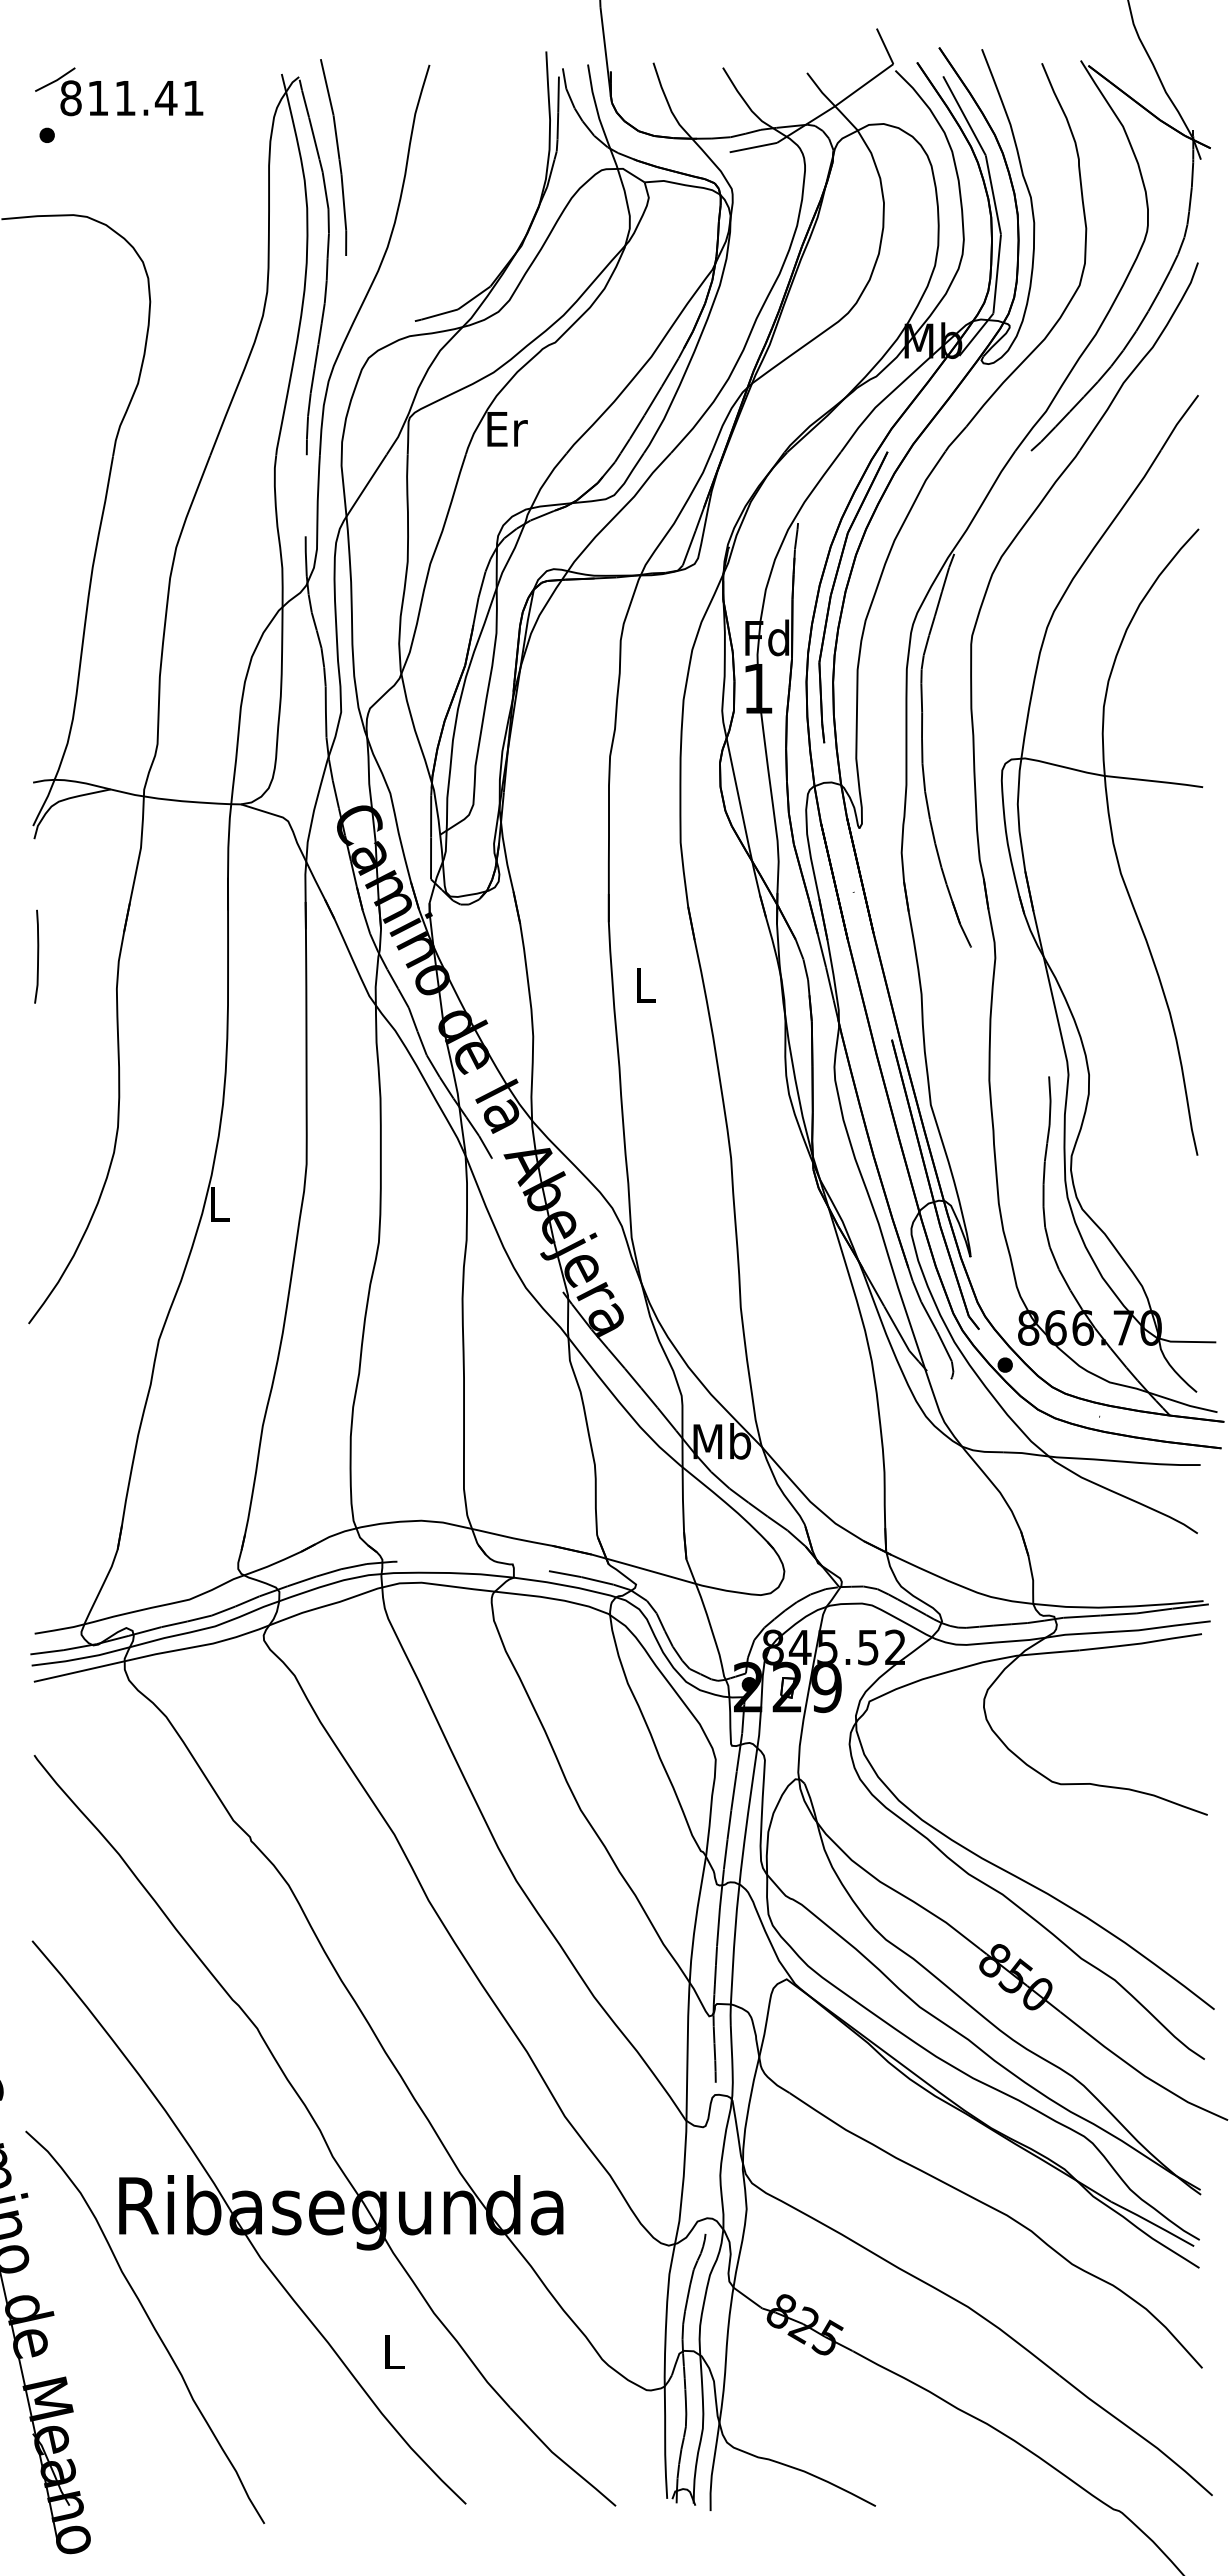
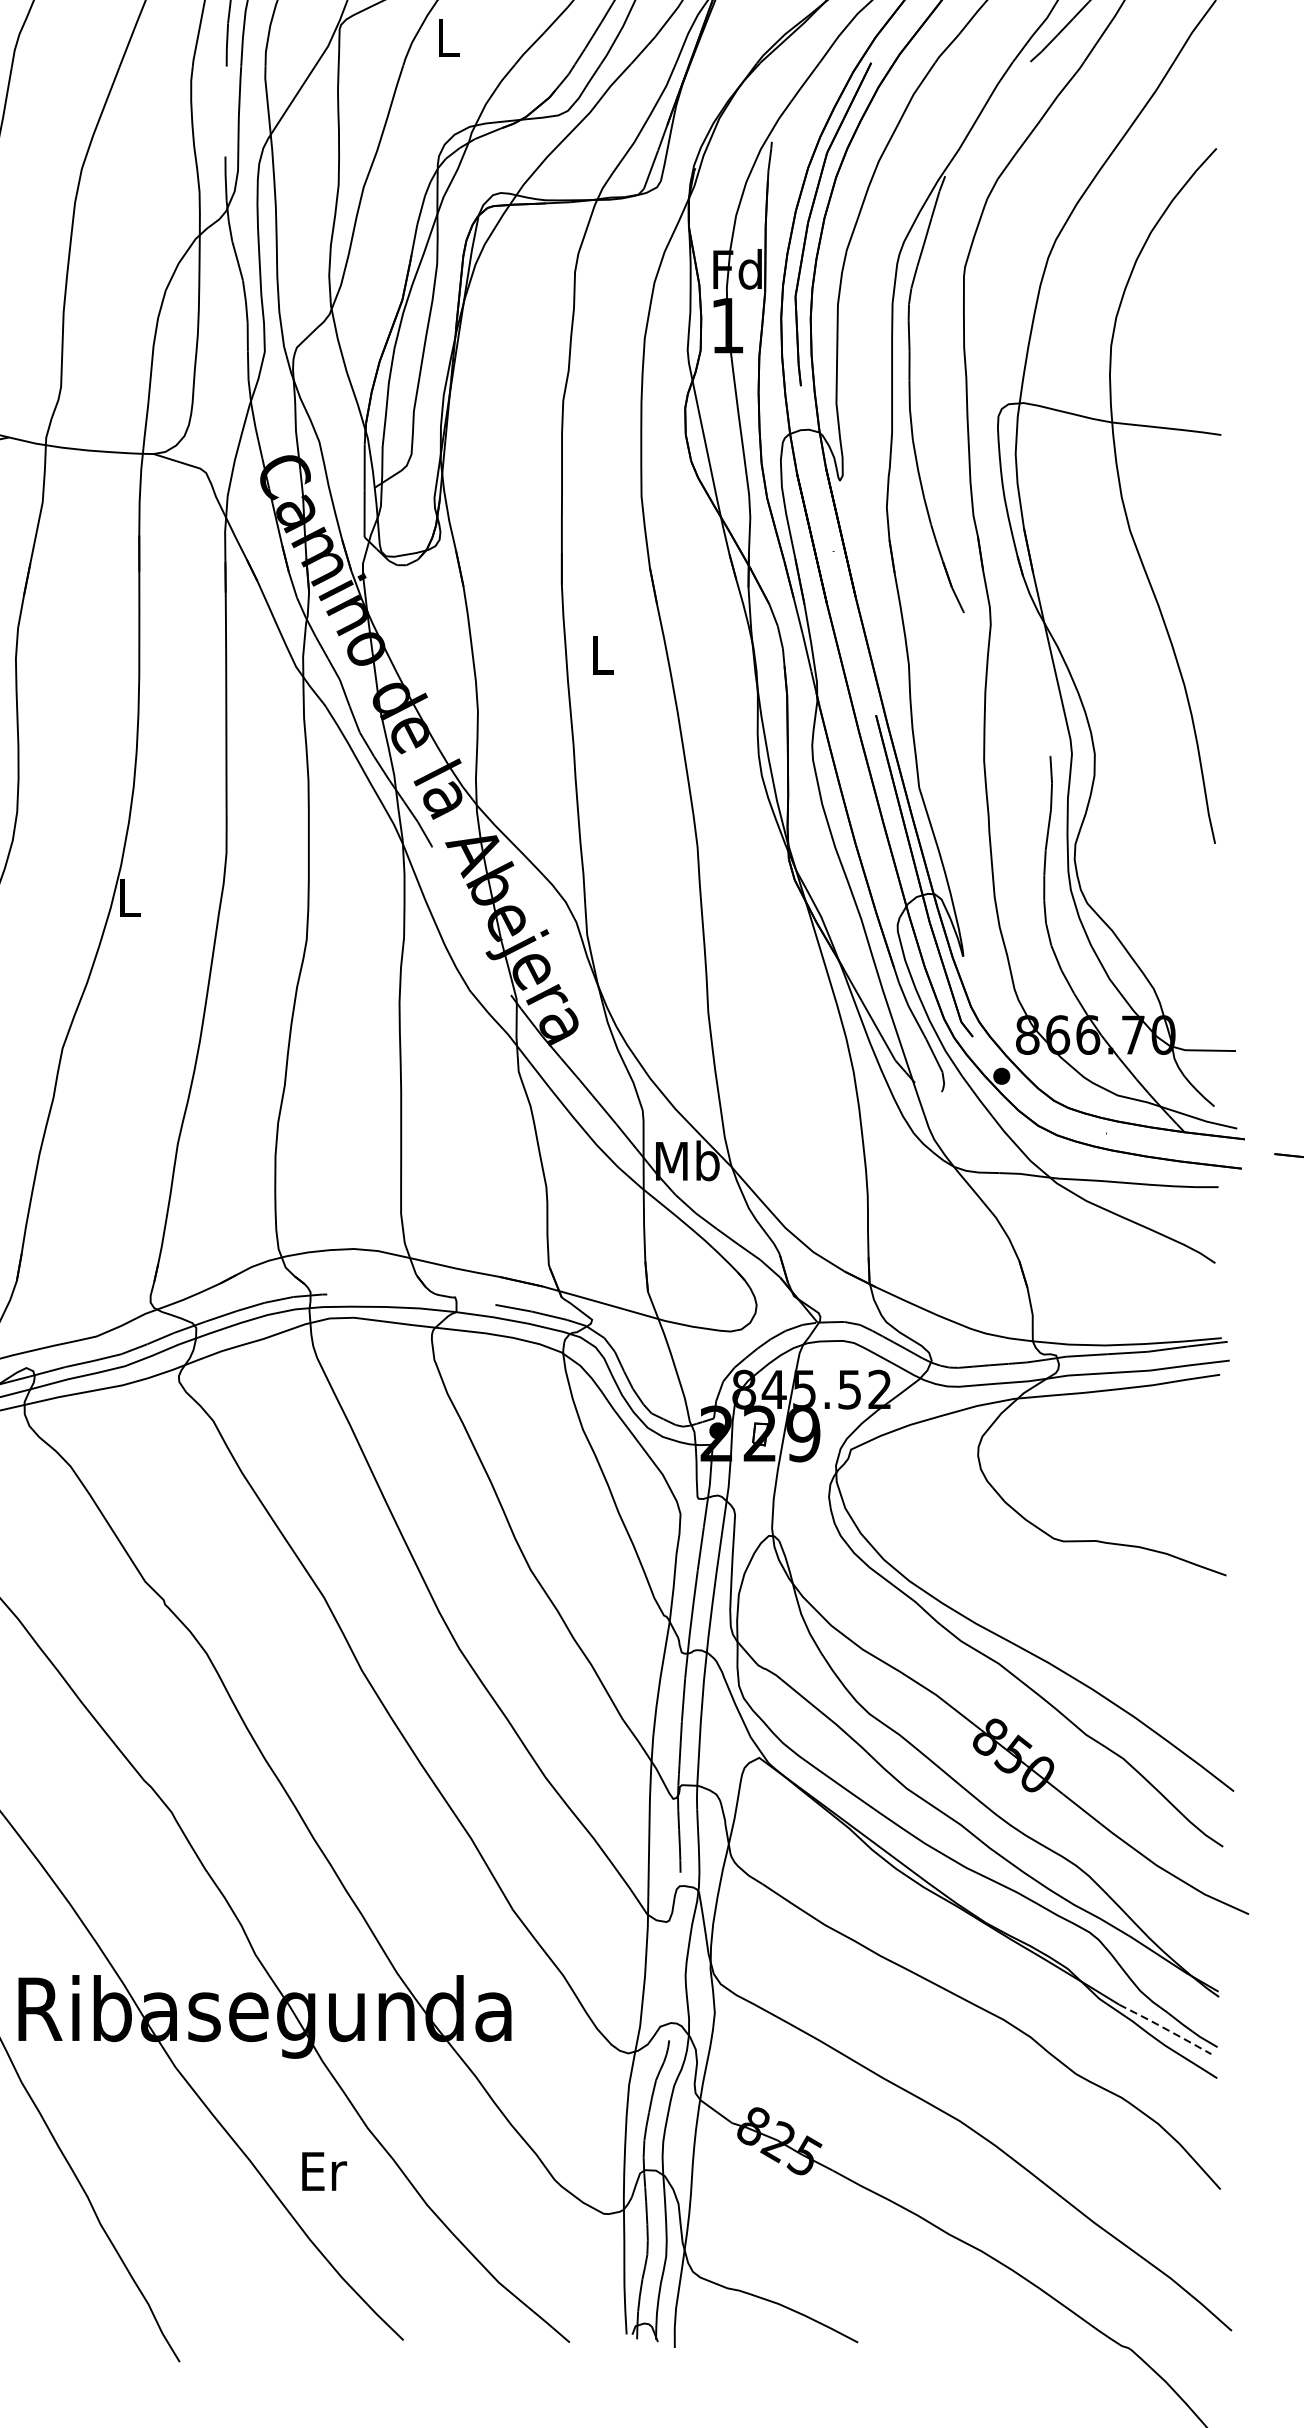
text: (507, 429) -> (449, 38), Er -> L
line: (1152, 2223) -> (1165, 2028), solid -> dashed
text: (394, 2351) -> (324, 2170), L -> Er

